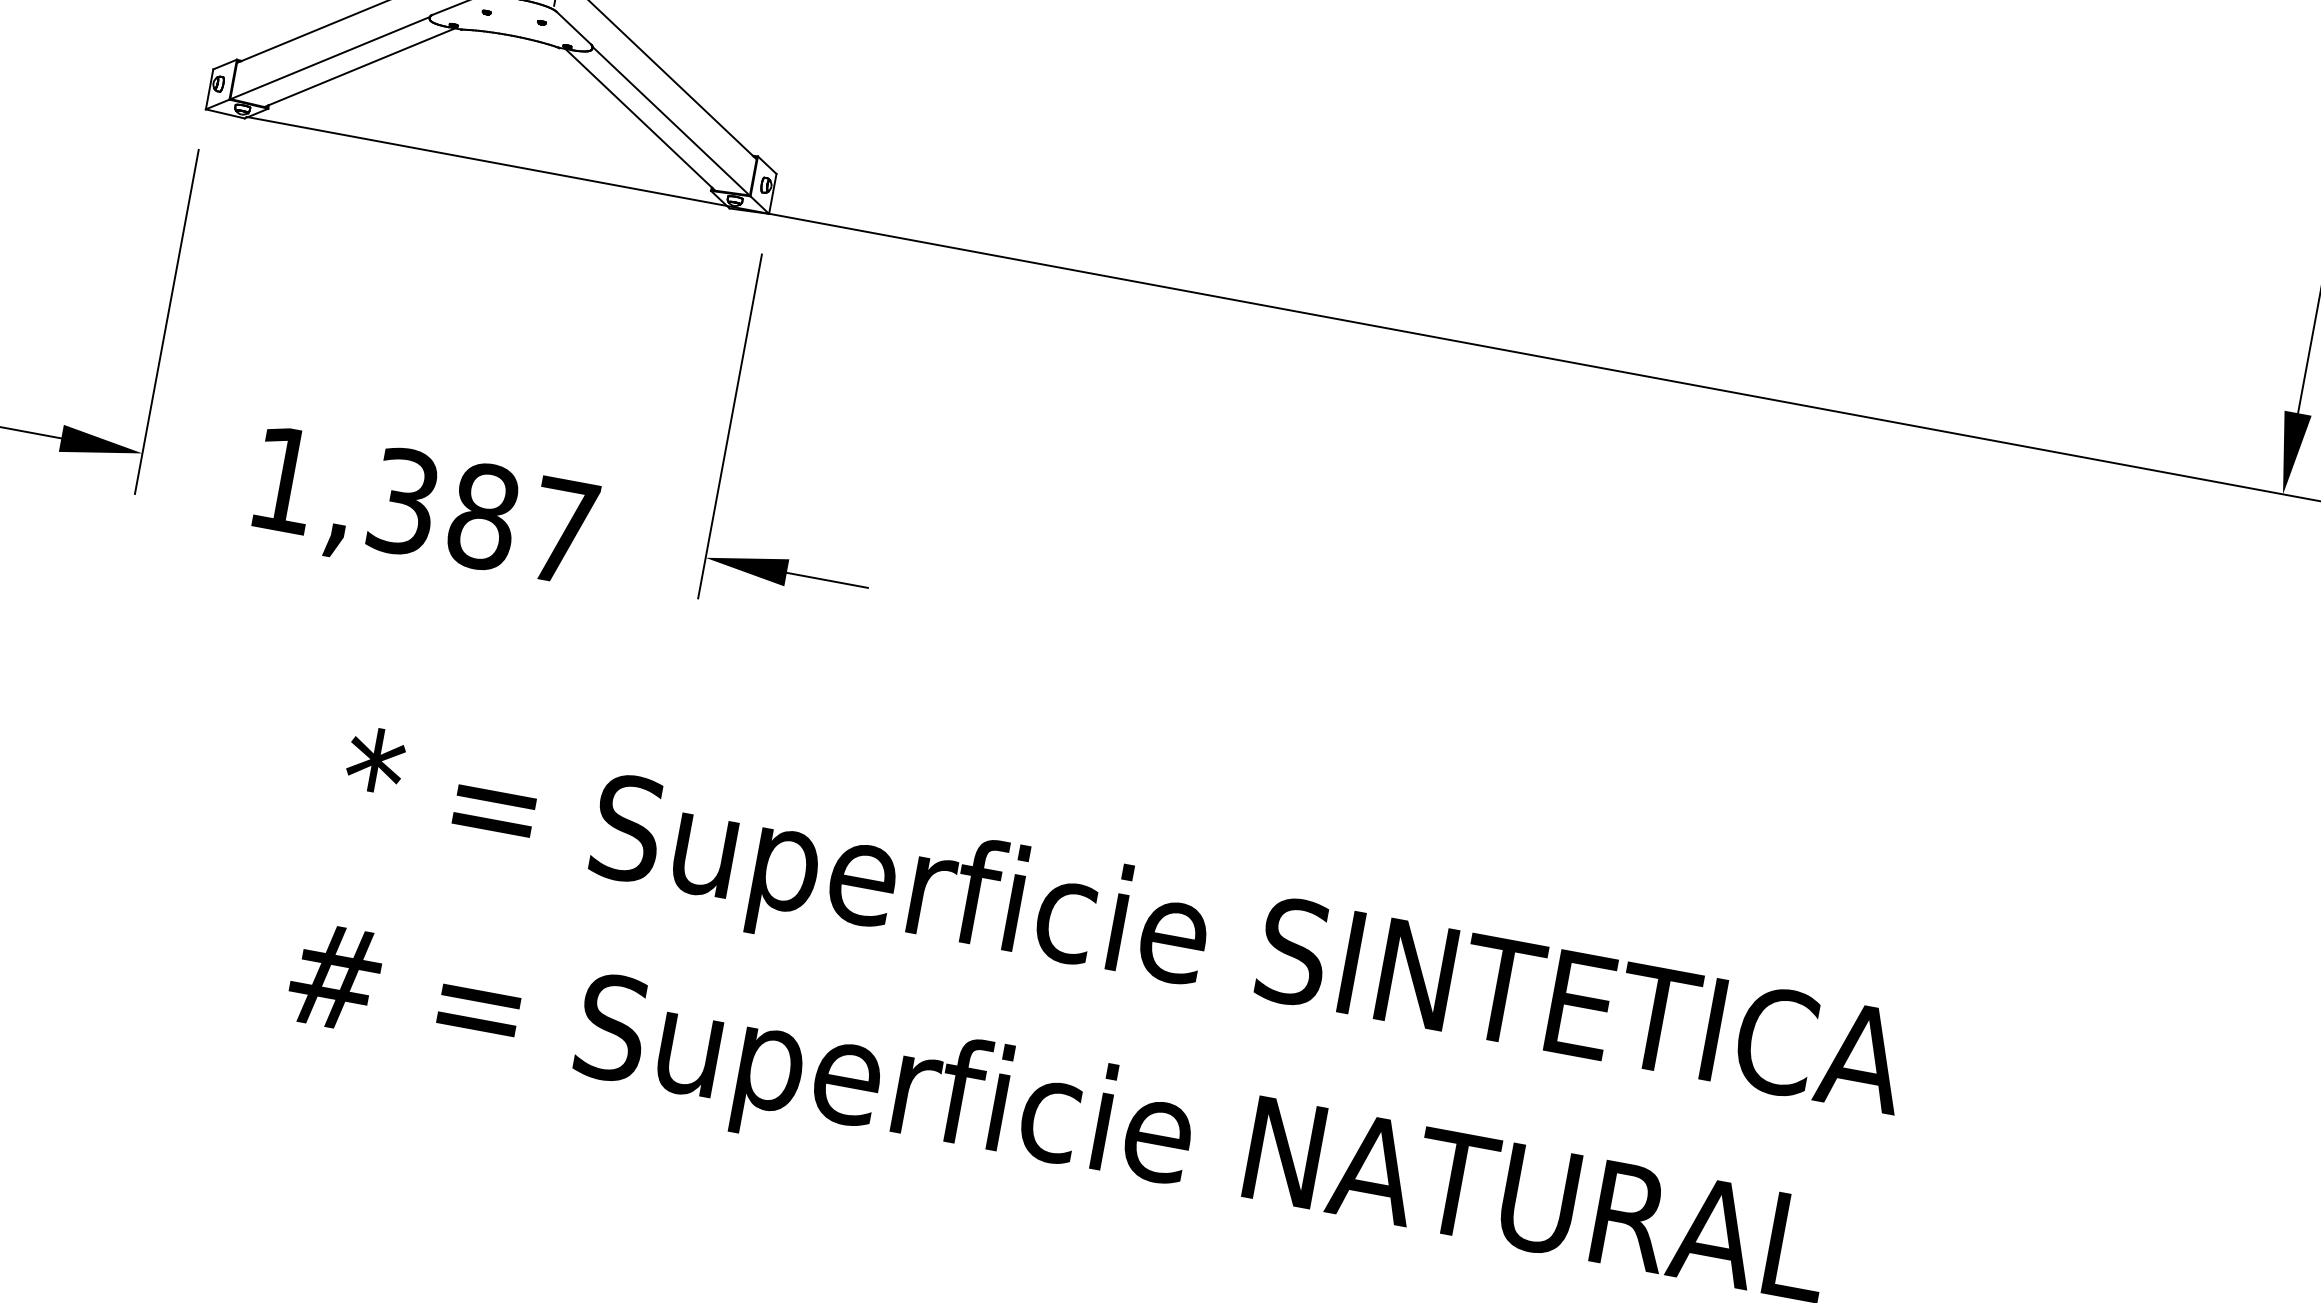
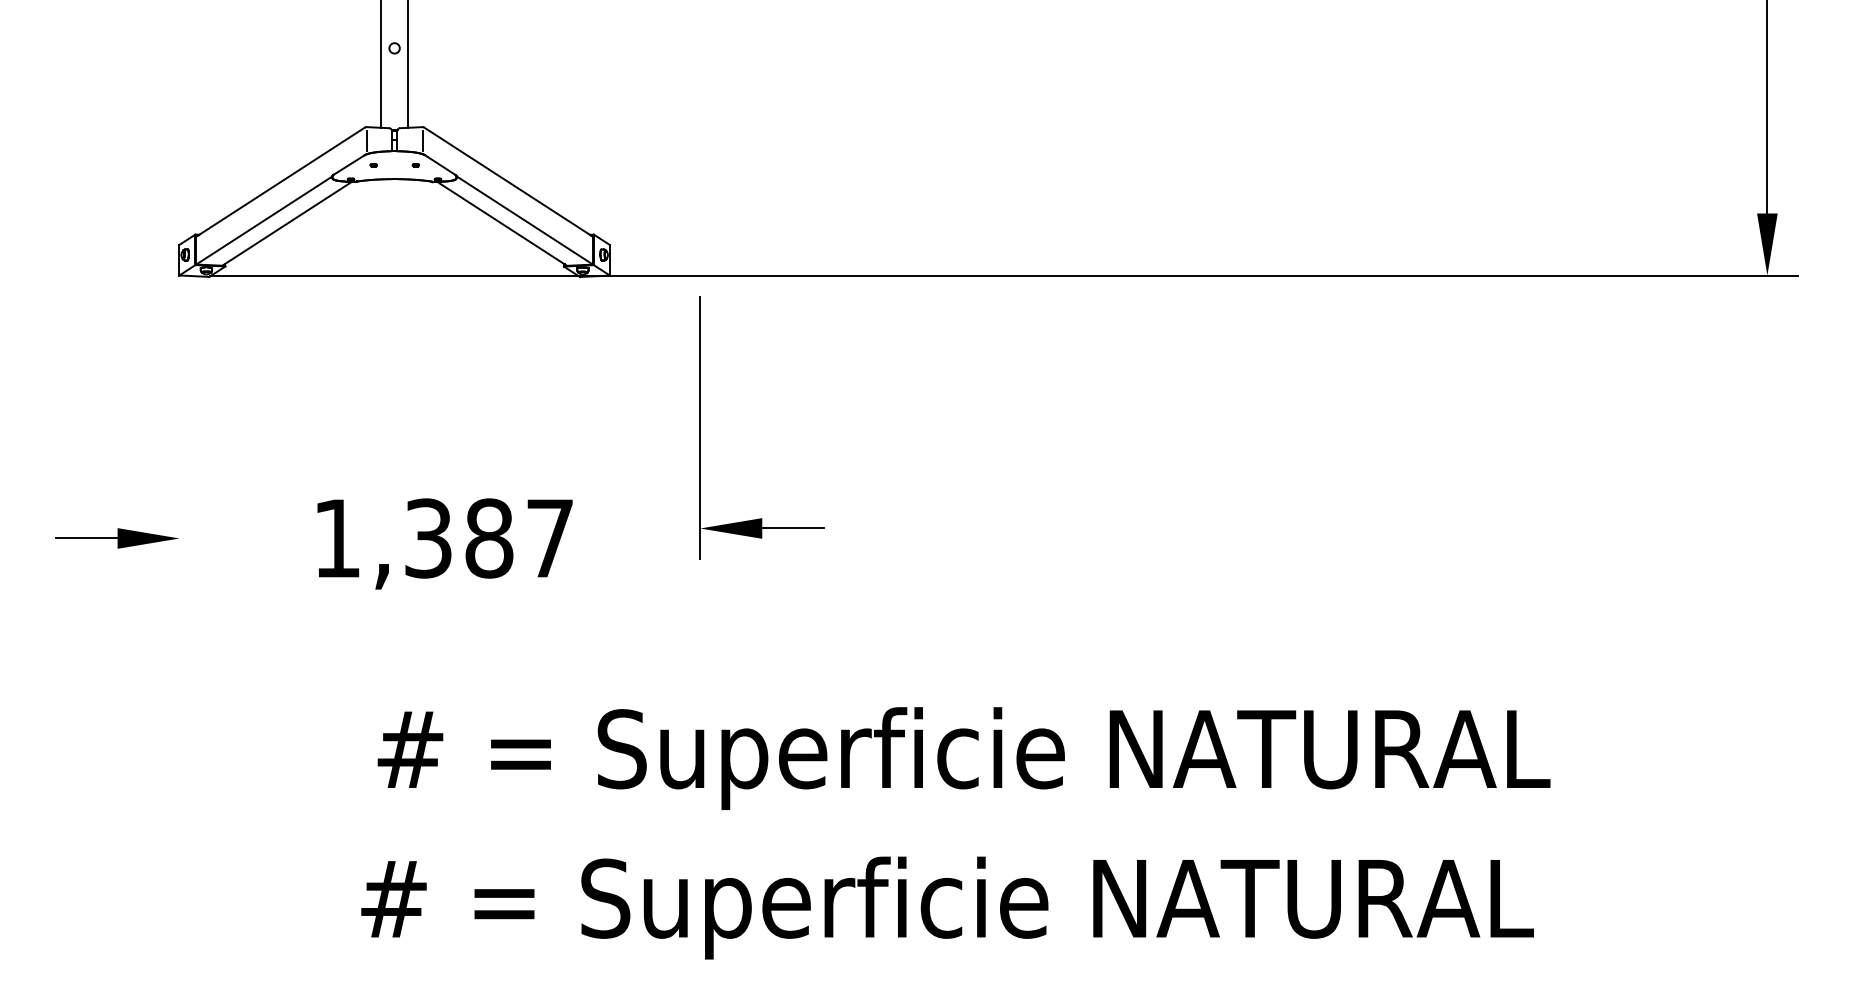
line: (166, 321) -> (179, 437), removed
part: (730, 425) -> (700, 427), moved
text: (423, 512) -> (444, 543), moved
text: (1122, 932) -> (969, 758), * = Superficie SINTETICA -> # = Superficie NATURAL

